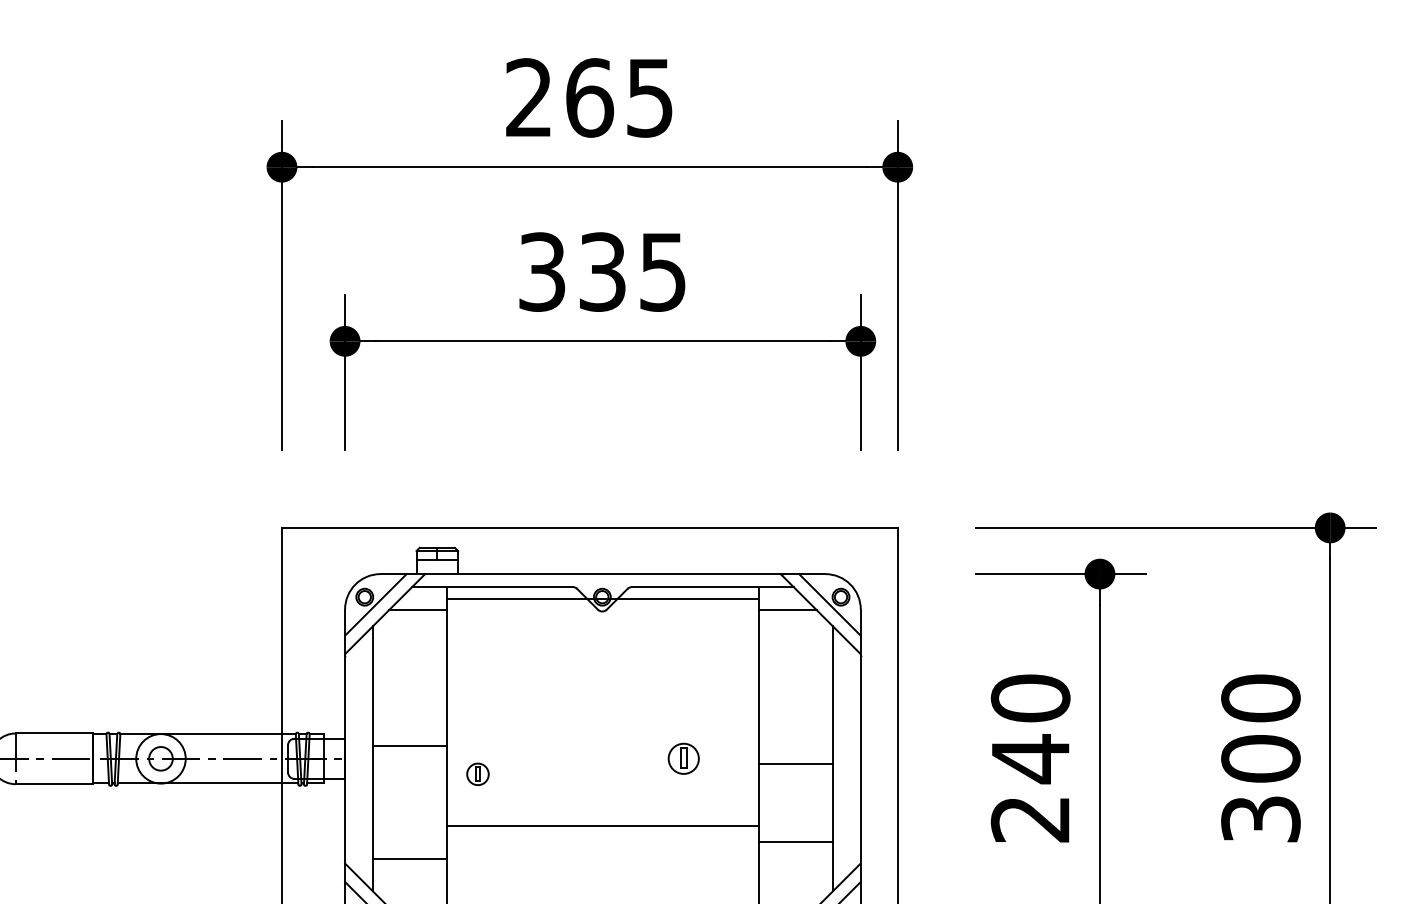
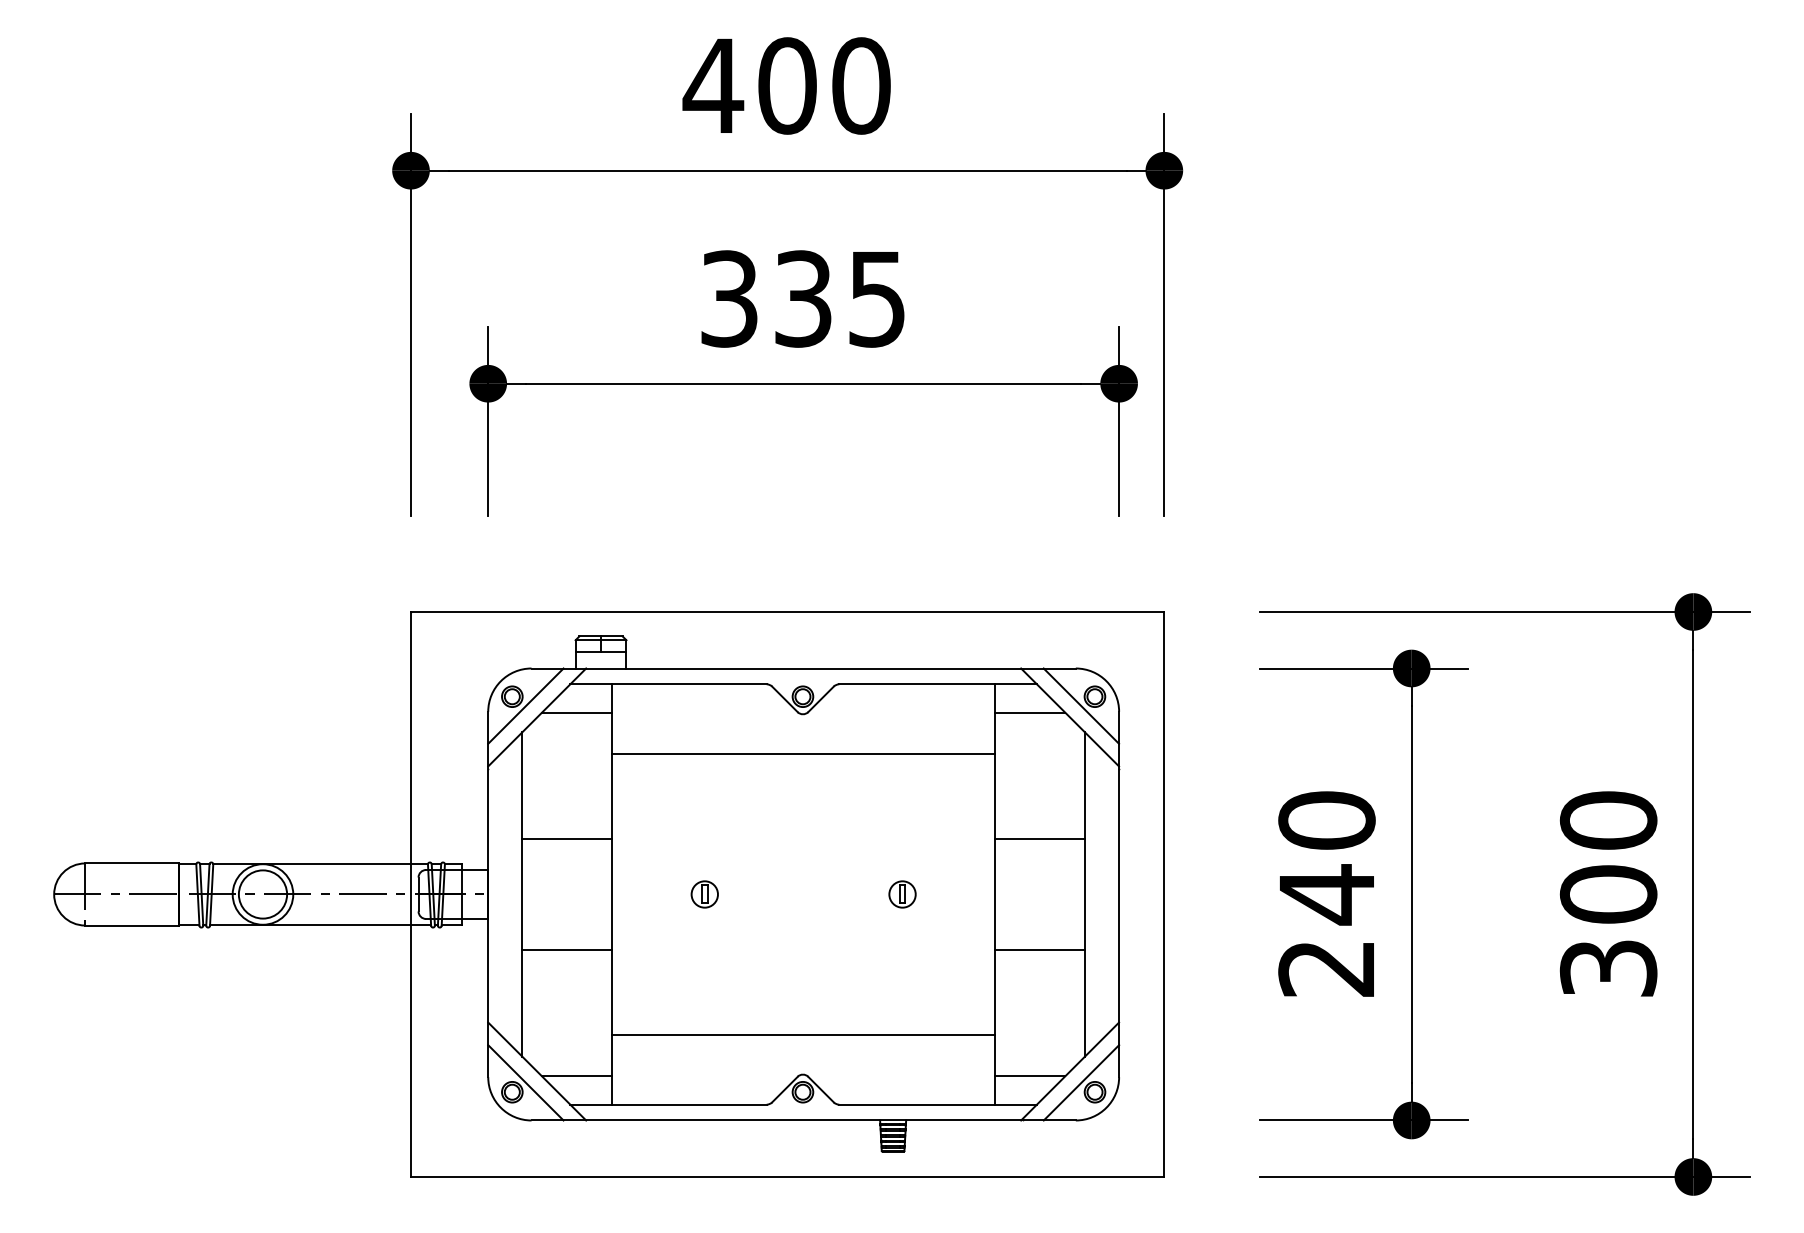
text: (588, 97) -> (786, 85), 265 -> 400
line: (602, 598) -> (803, 753), moved
line: (409, 745) -> (567, 839), moved
circle: (160, 758) -> (262, 894), size x1.67
part: (683, 758) -> (902, 894), size x0.71
line: (796, 763) -> (1040, 839), moved
part: (477, 774) -> (704, 894), moved
line: (602, 825) -> (803, 1035), moved
line: (796, 841) -> (1040, 949), moved
line: (409, 858) -> (567, 949), moved

